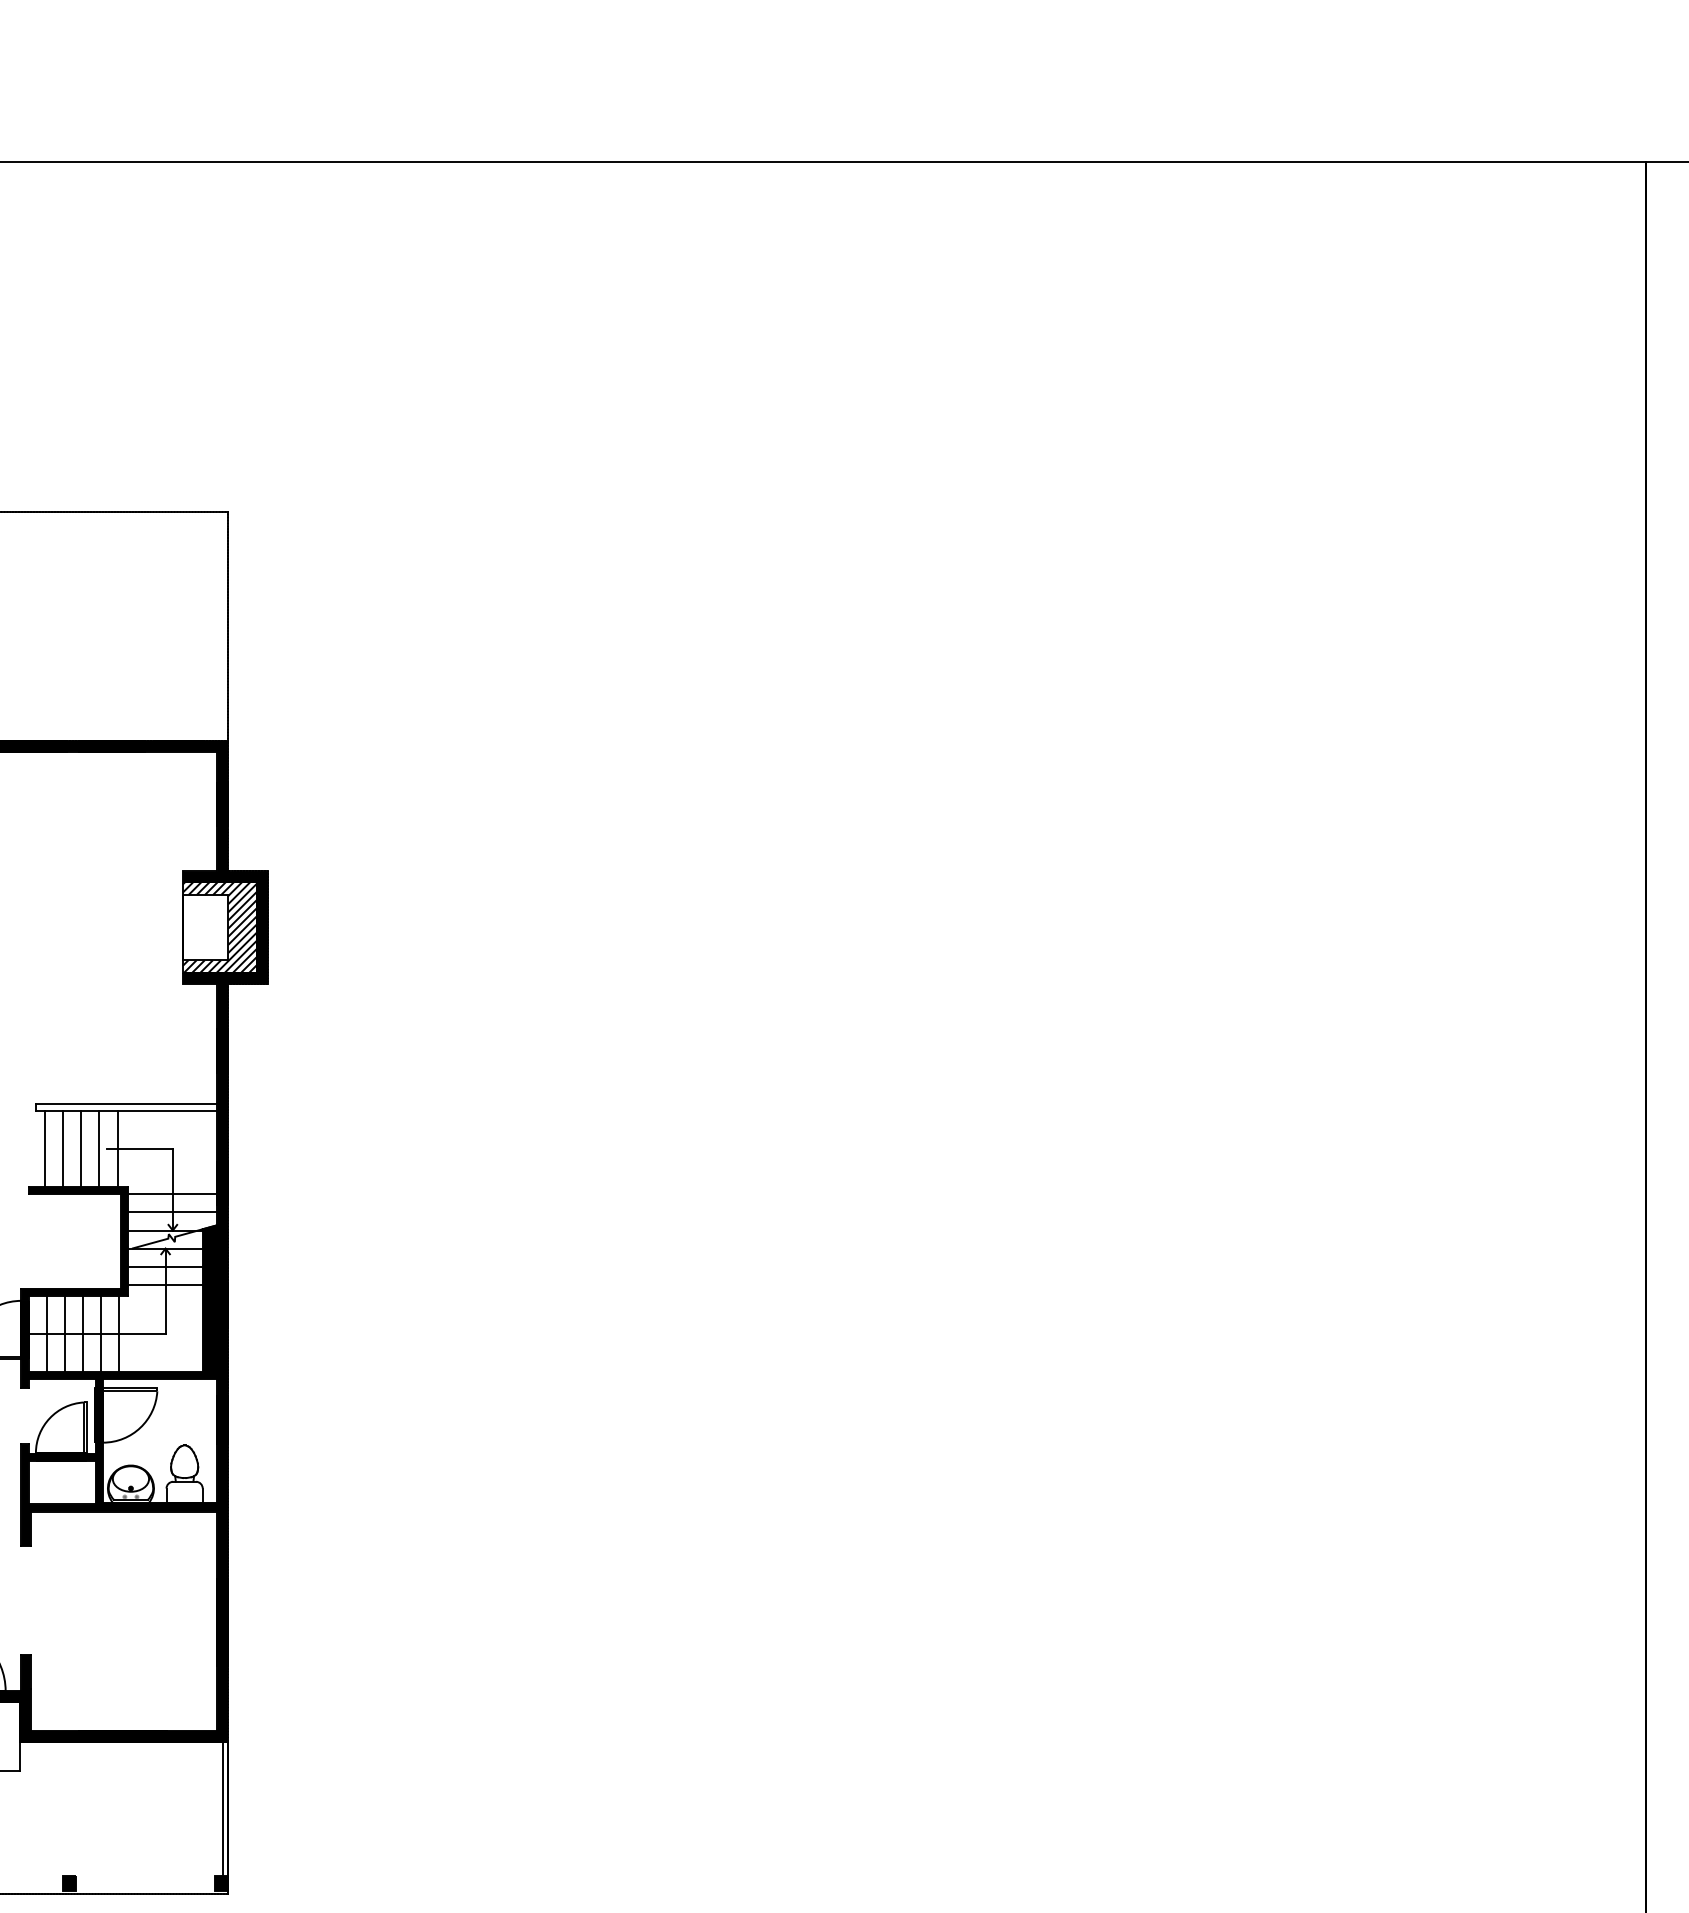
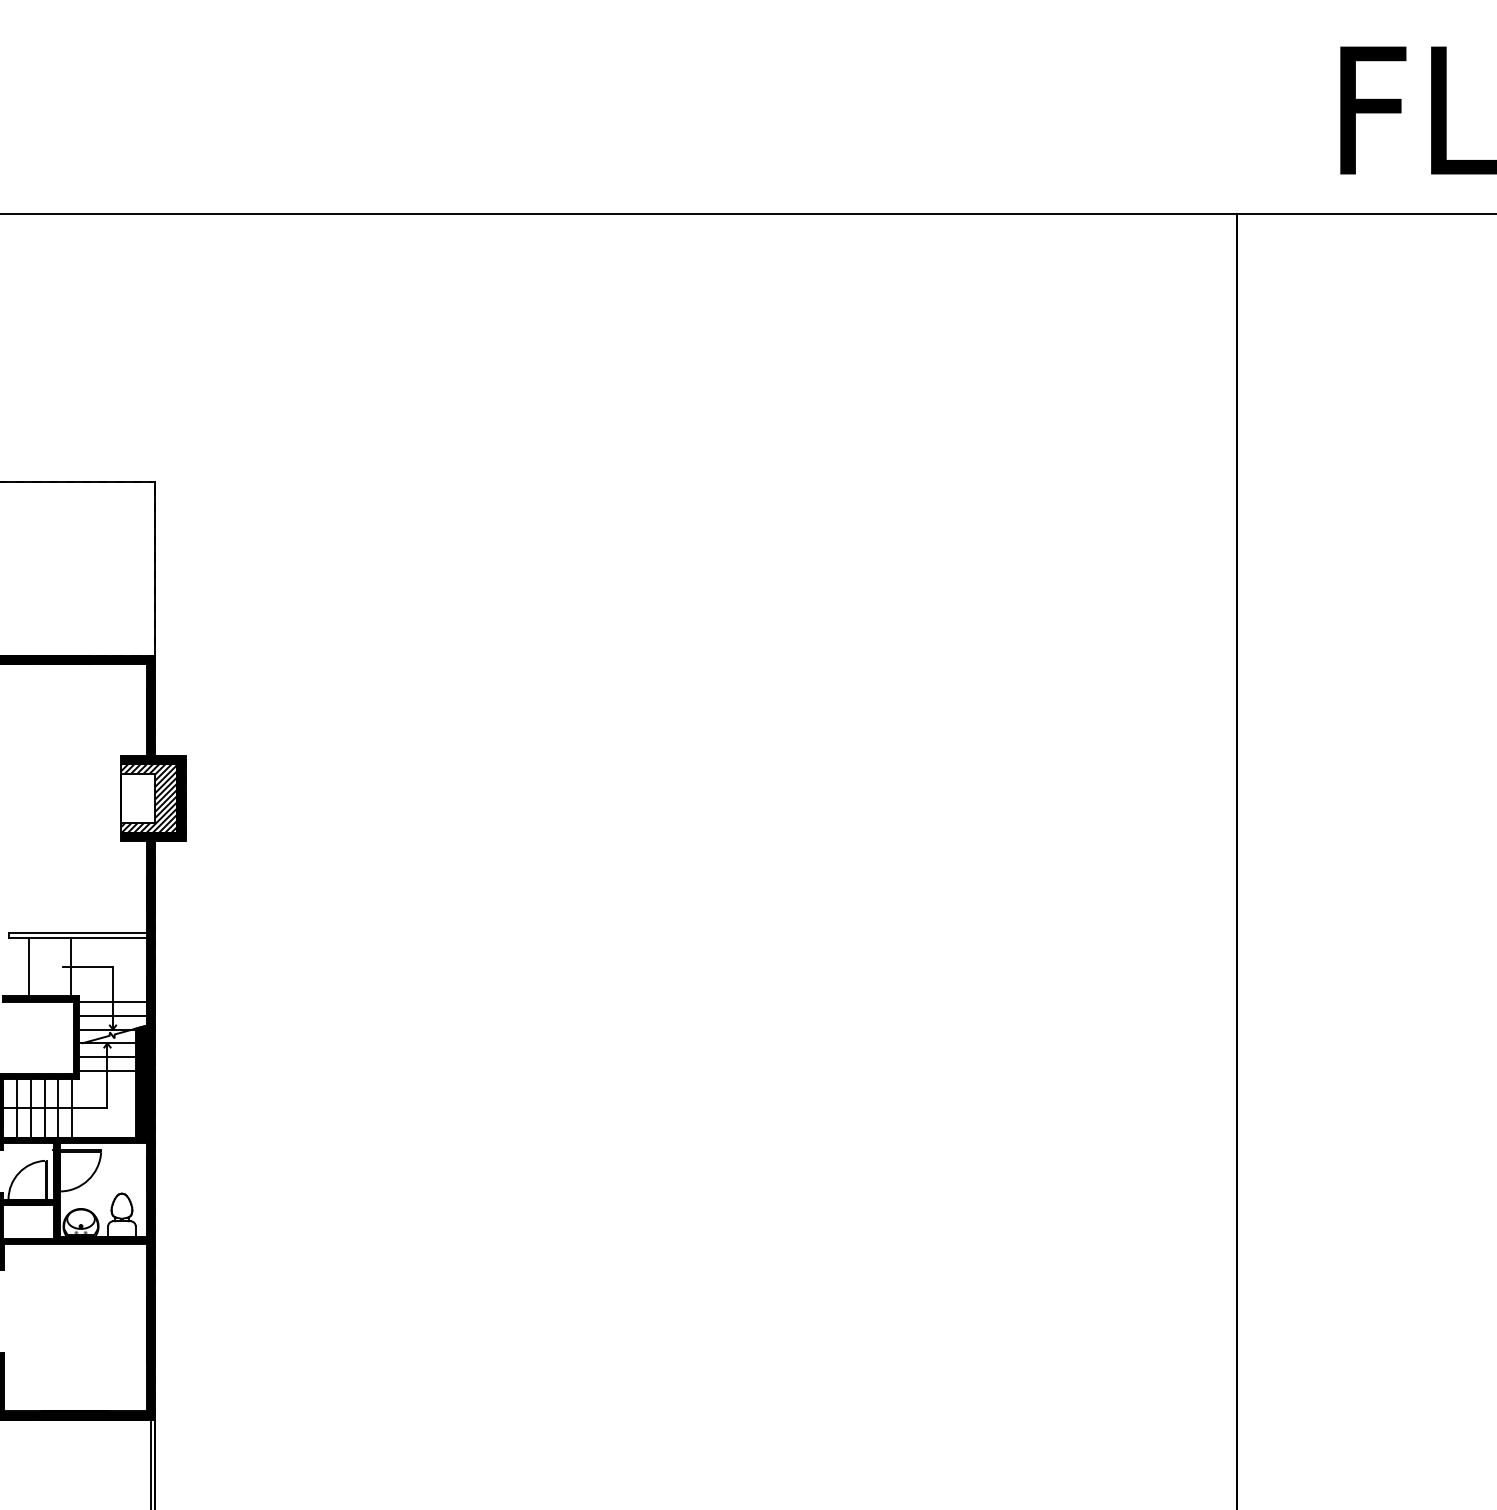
line: (45, 1149) -> (15, 967), removed
line: (81, 1149) -> (43, 967), removed
line: (98, 1149) -> (56, 967), removed

